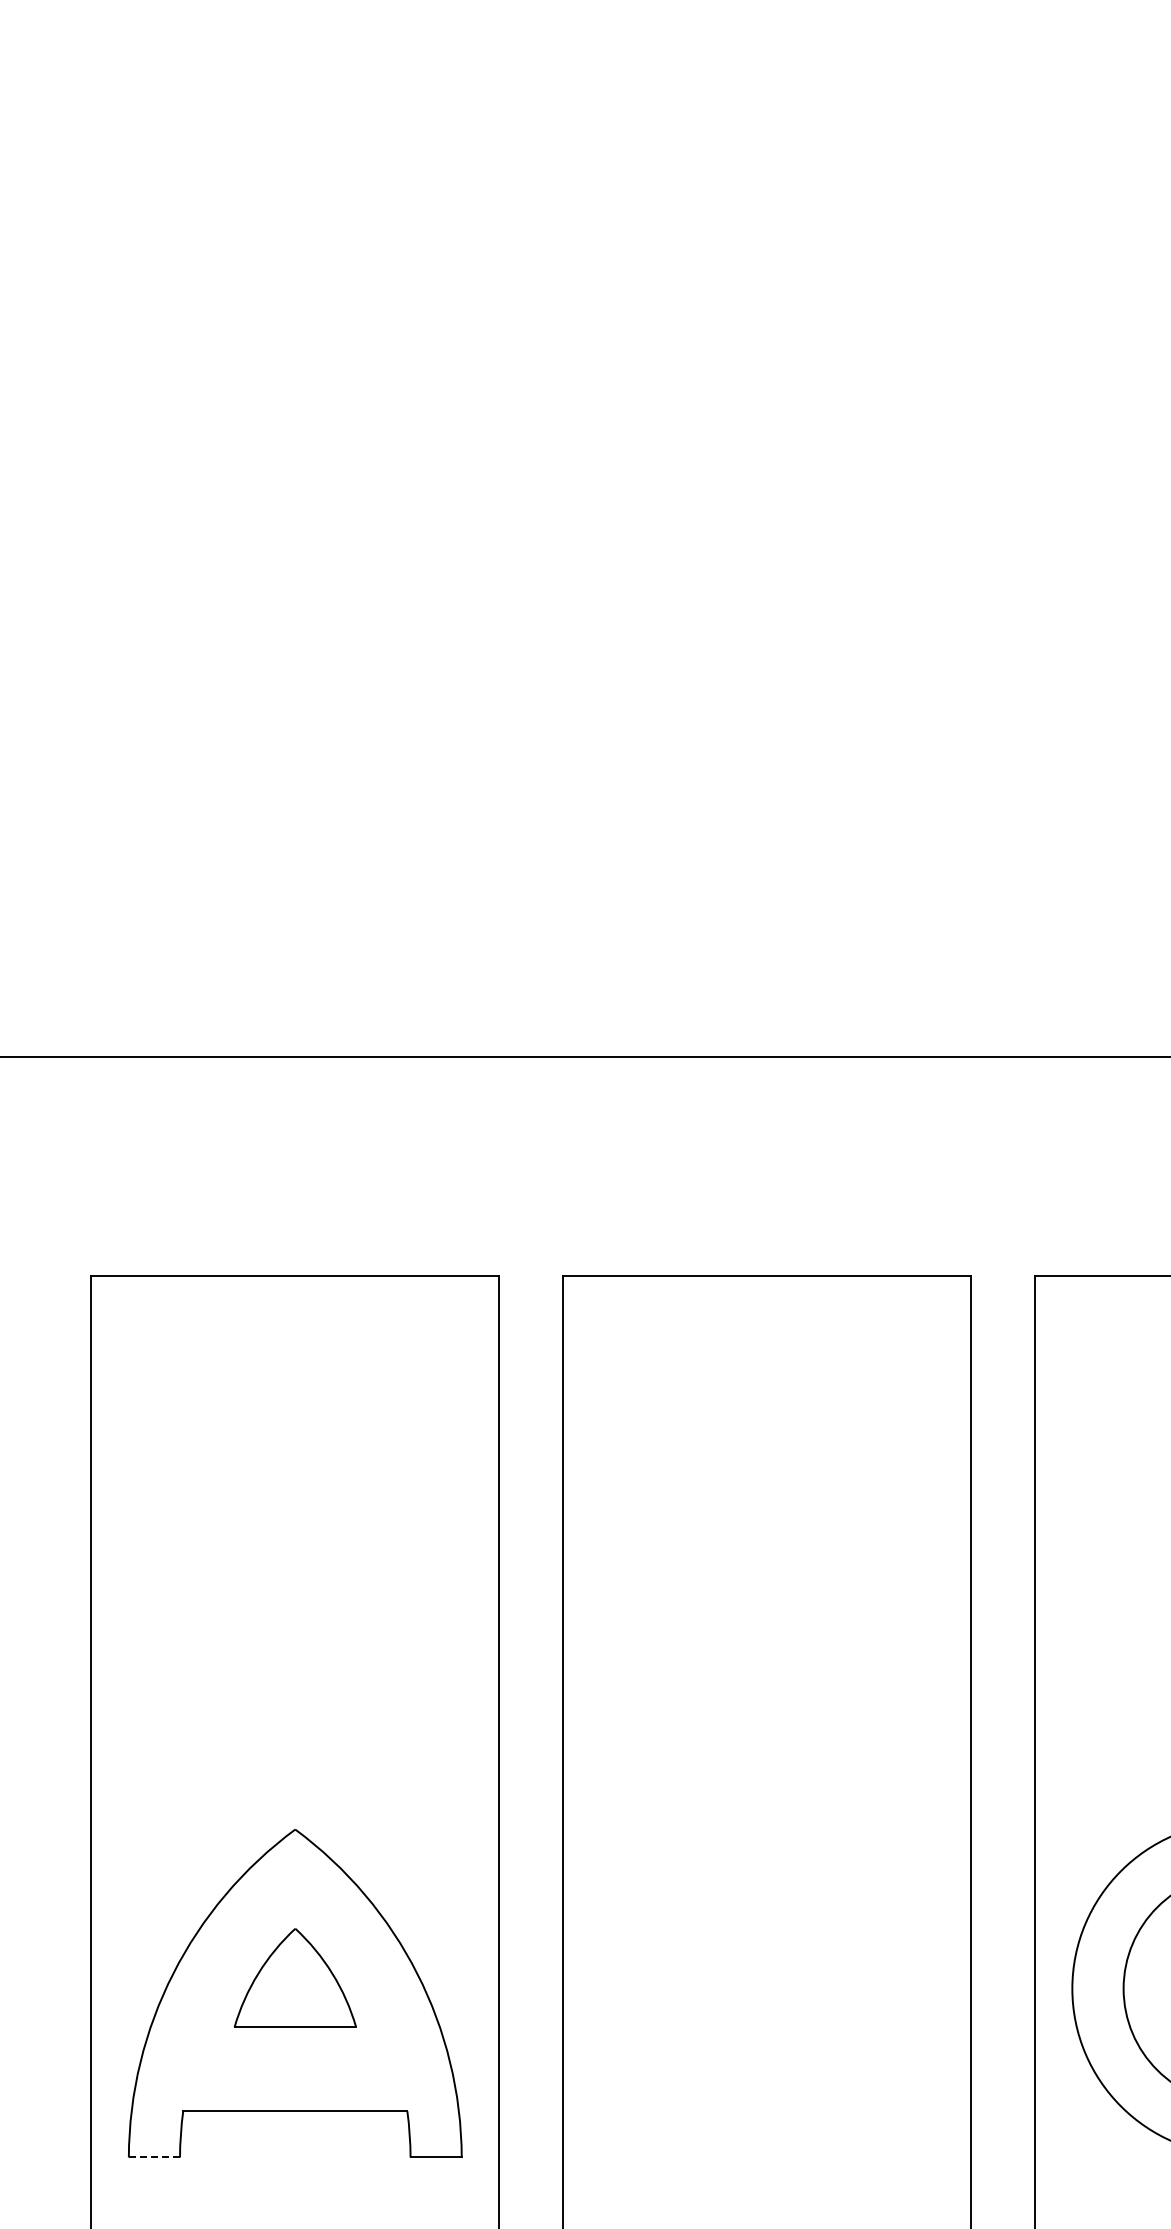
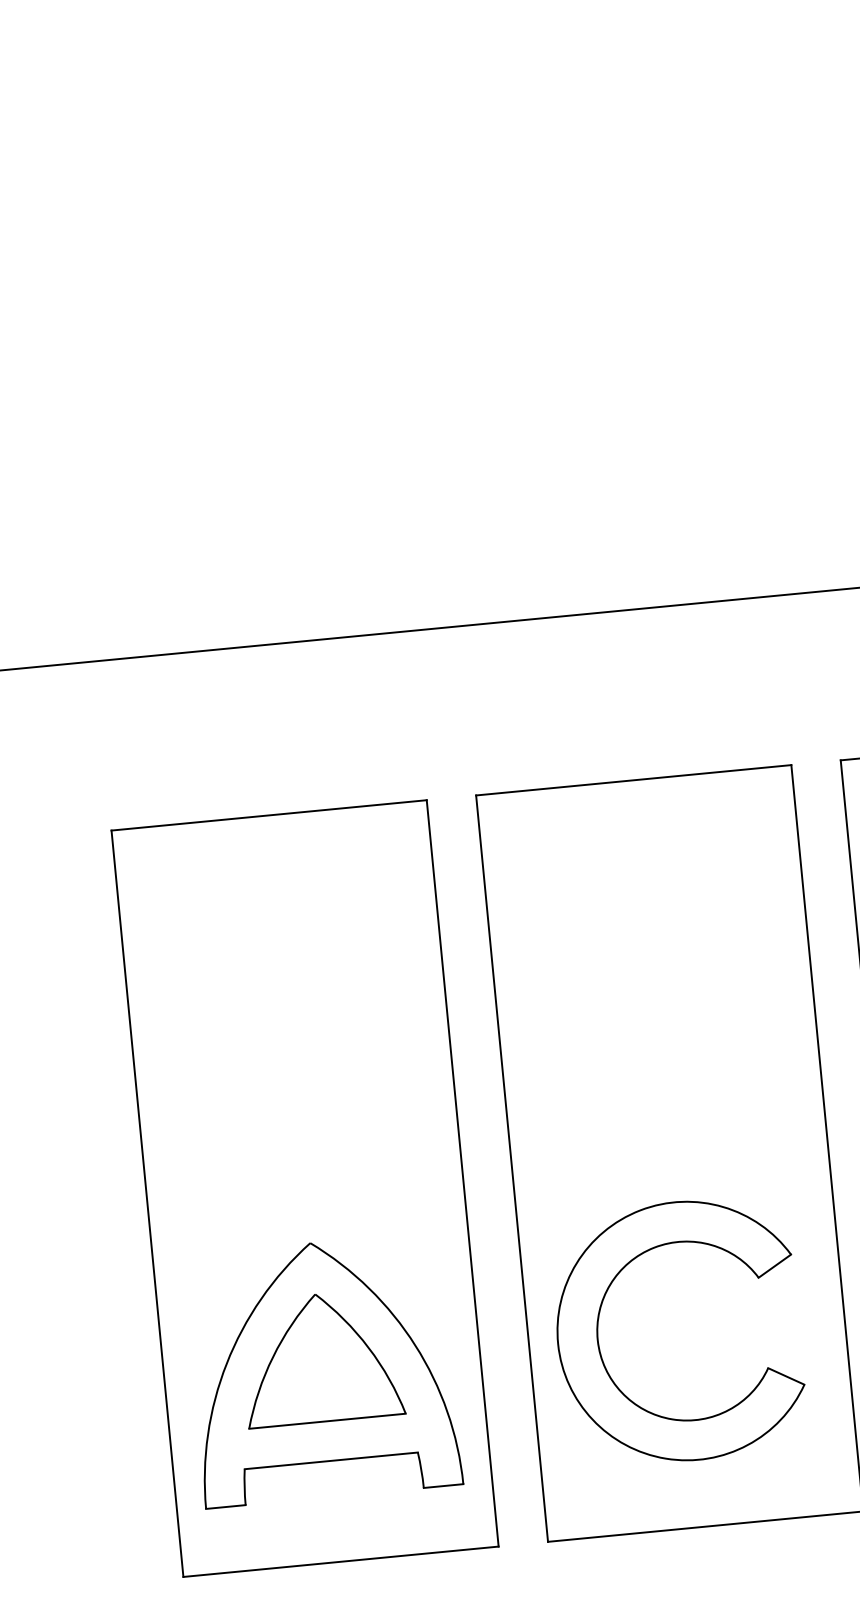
part: (295, 1977) -> (321, 1357), size x1.67
part: (653, 1981) -> (598, 1333), added
line: (154, 2157) -> (225, 1507), dashed -> solid

